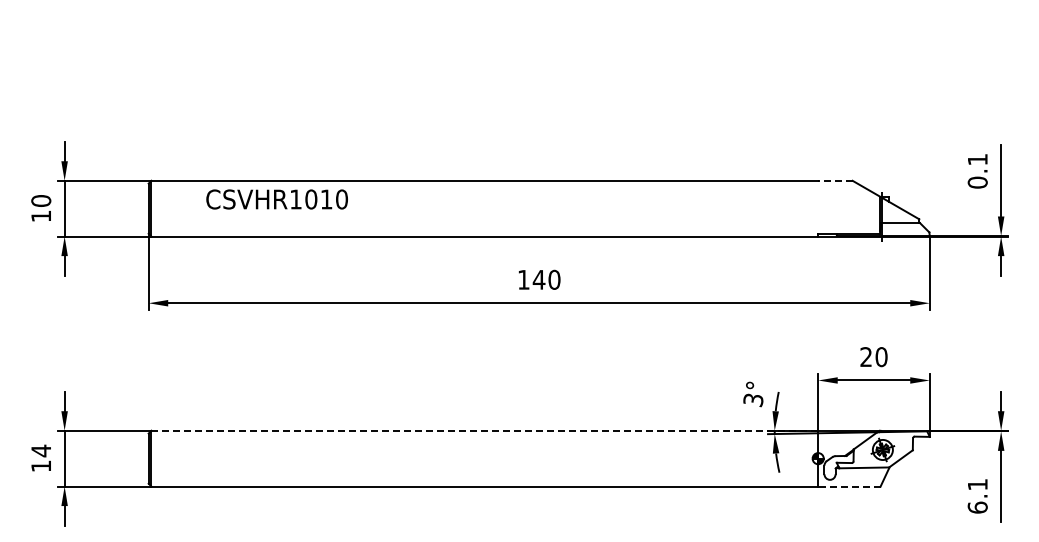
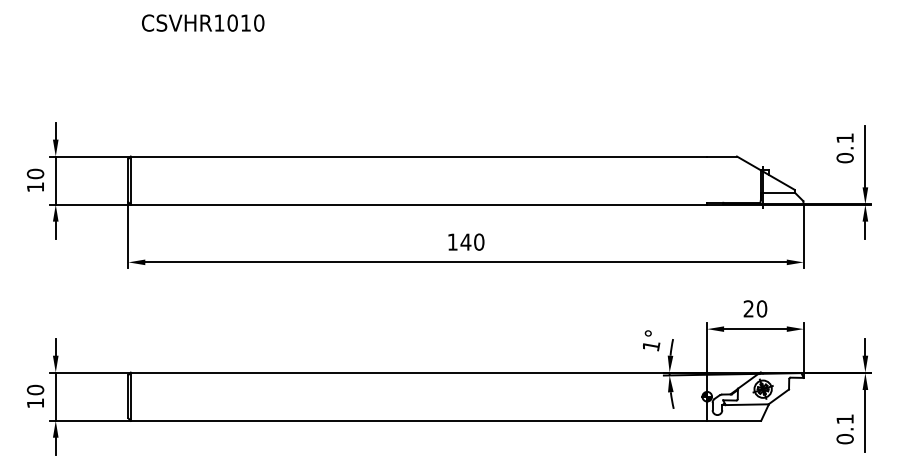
line: (834, 180) -> (721, 156), dashed -> solid
text: (276, 199) -> (202, 23), moved
text: (753, 400) -> (651, 346), 3° -> 1°
line: (484, 430) -> (418, 372), dashed -> solid
text: (41, 450) -> (35, 389), 14 -> 10
line: (848, 486) -> (733, 420), dashed -> solid
text: (977, 507) -> (844, 438), 6.1 -> 0.1

